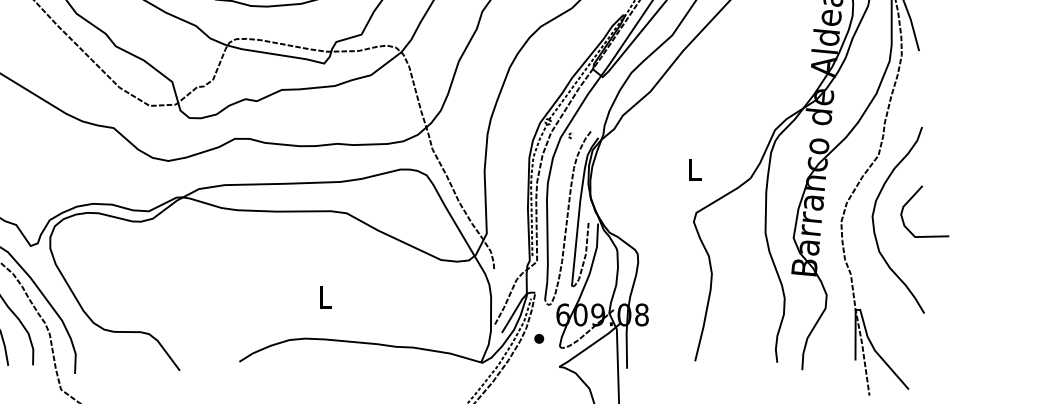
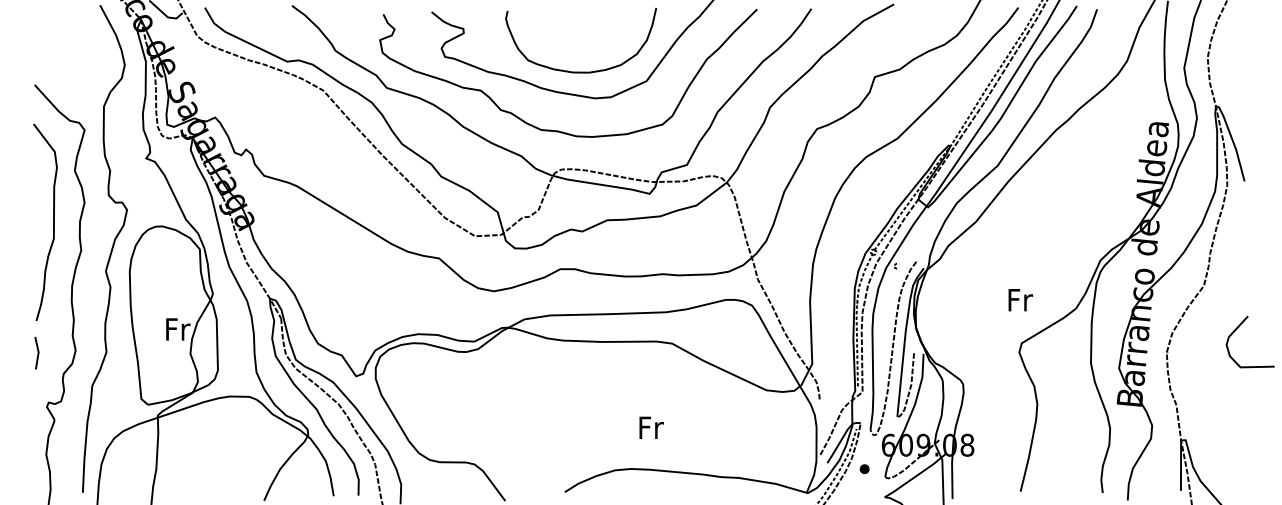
text: (695, 170) -> (1020, 300), L -> Fr
curve: (874, 220) -> (1199, 350), removed
text: (326, 297) -> (651, 427), L -> Fr

